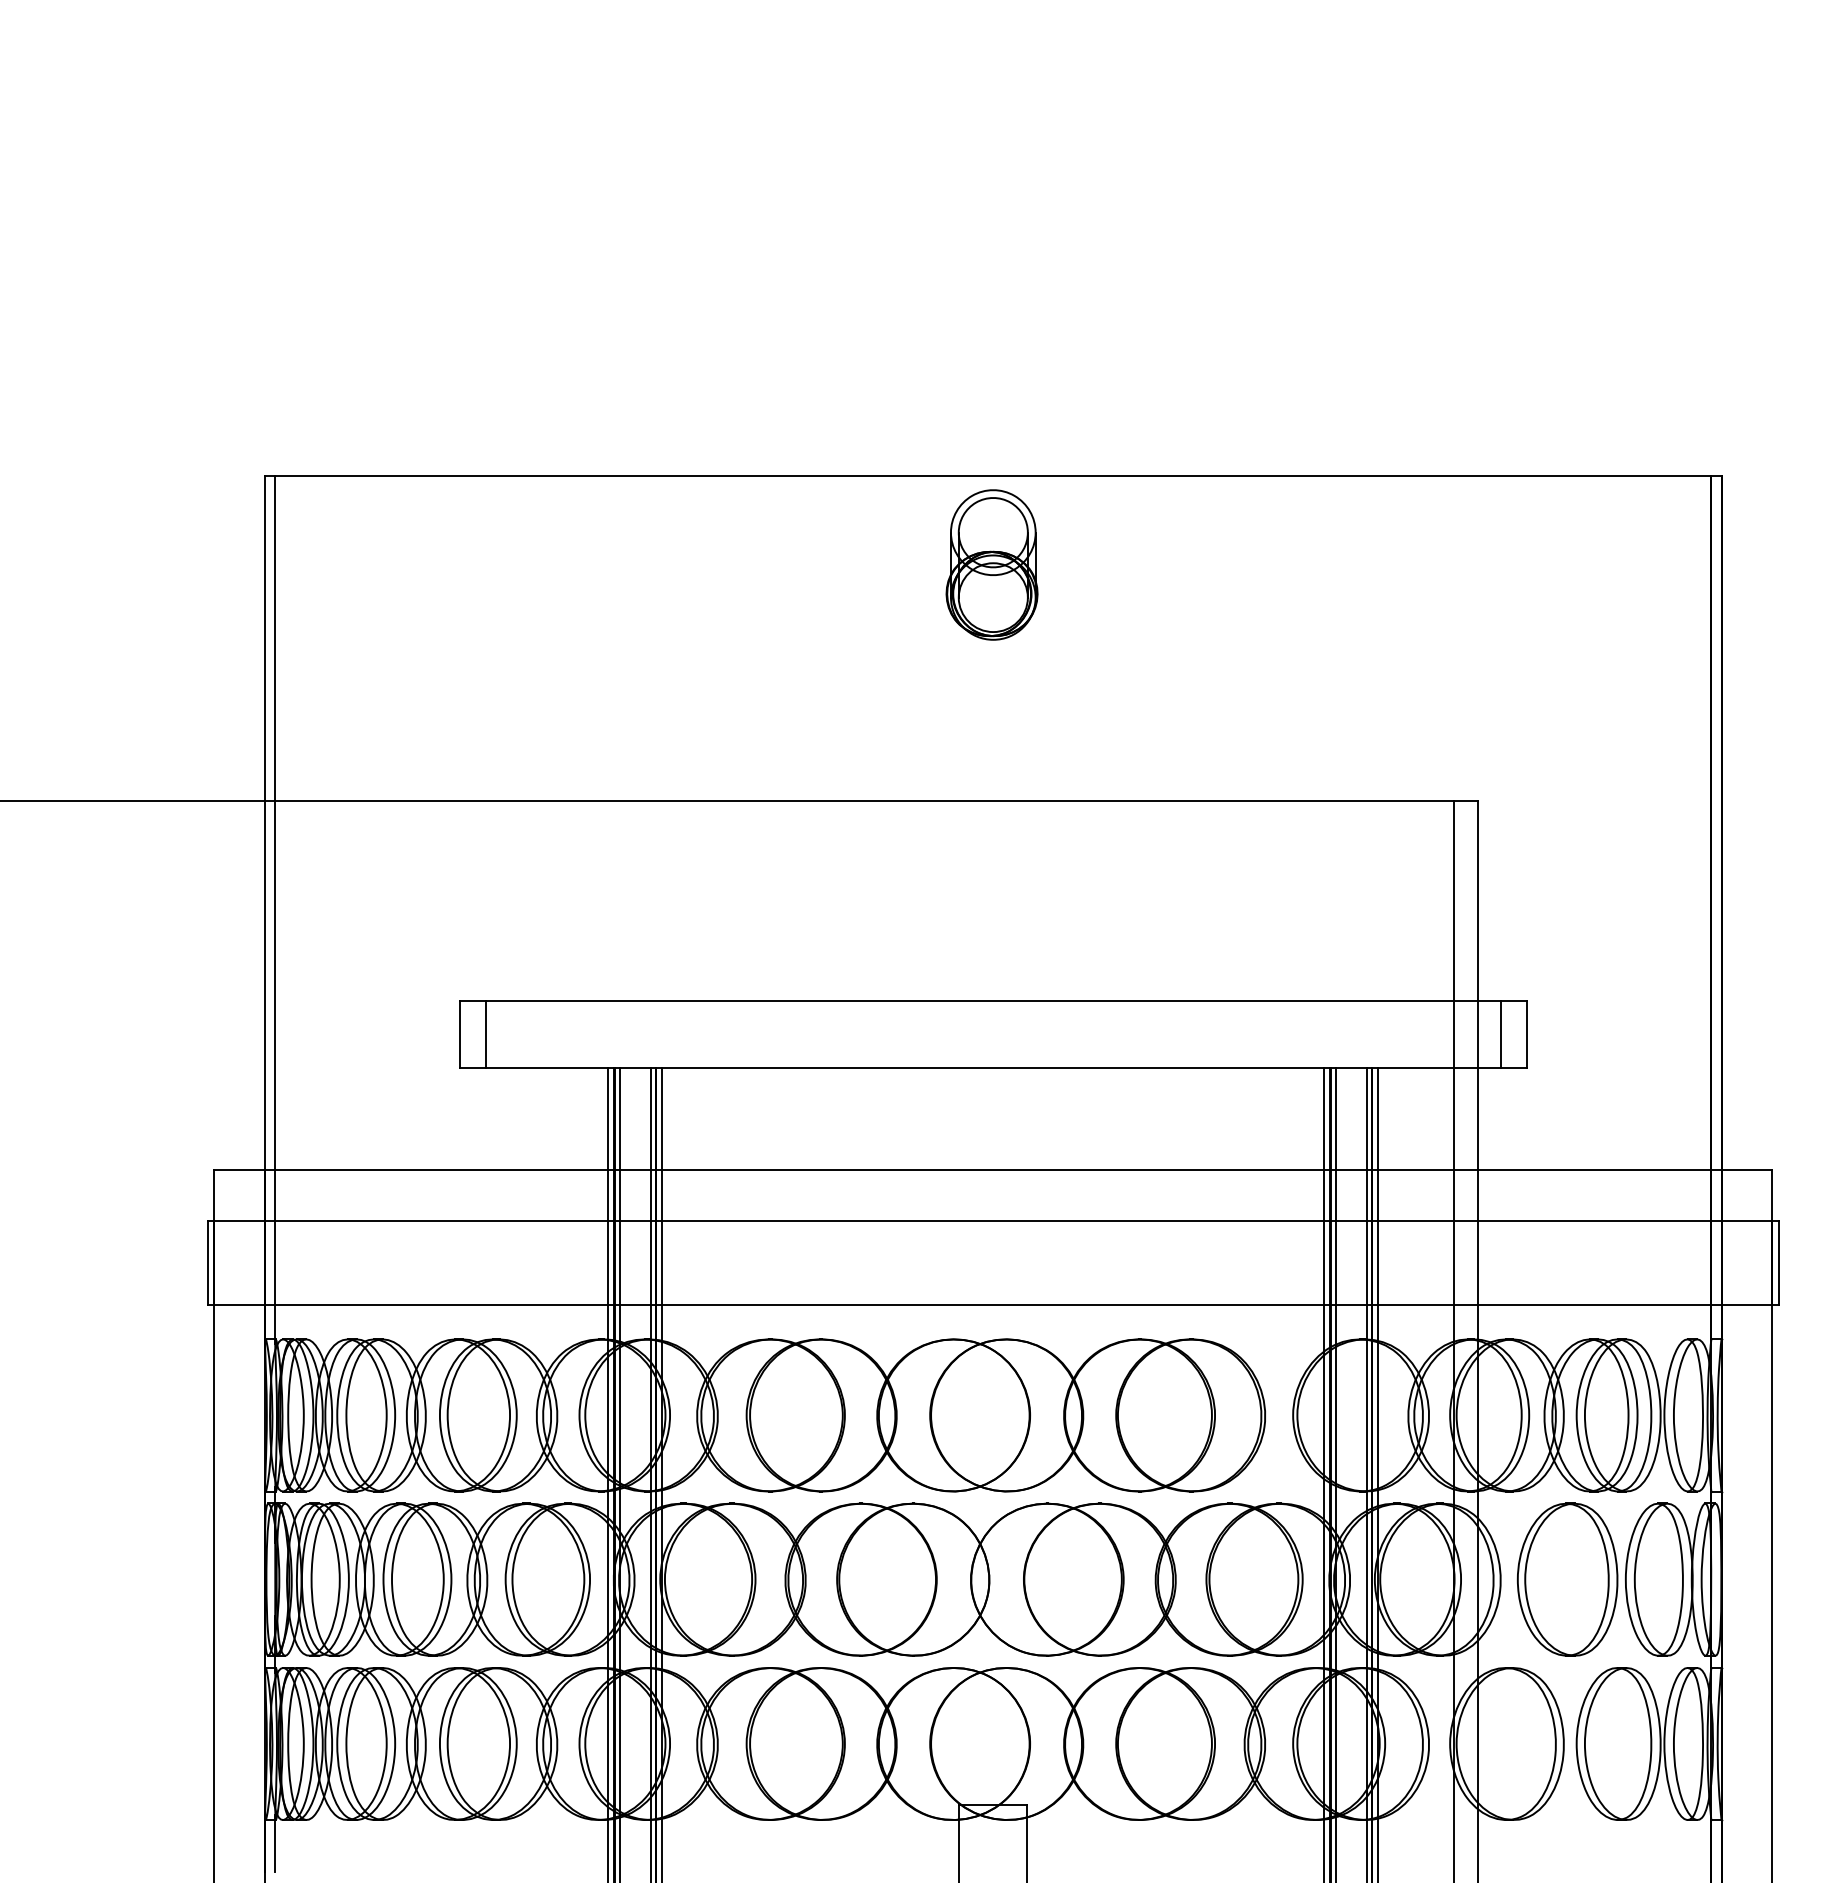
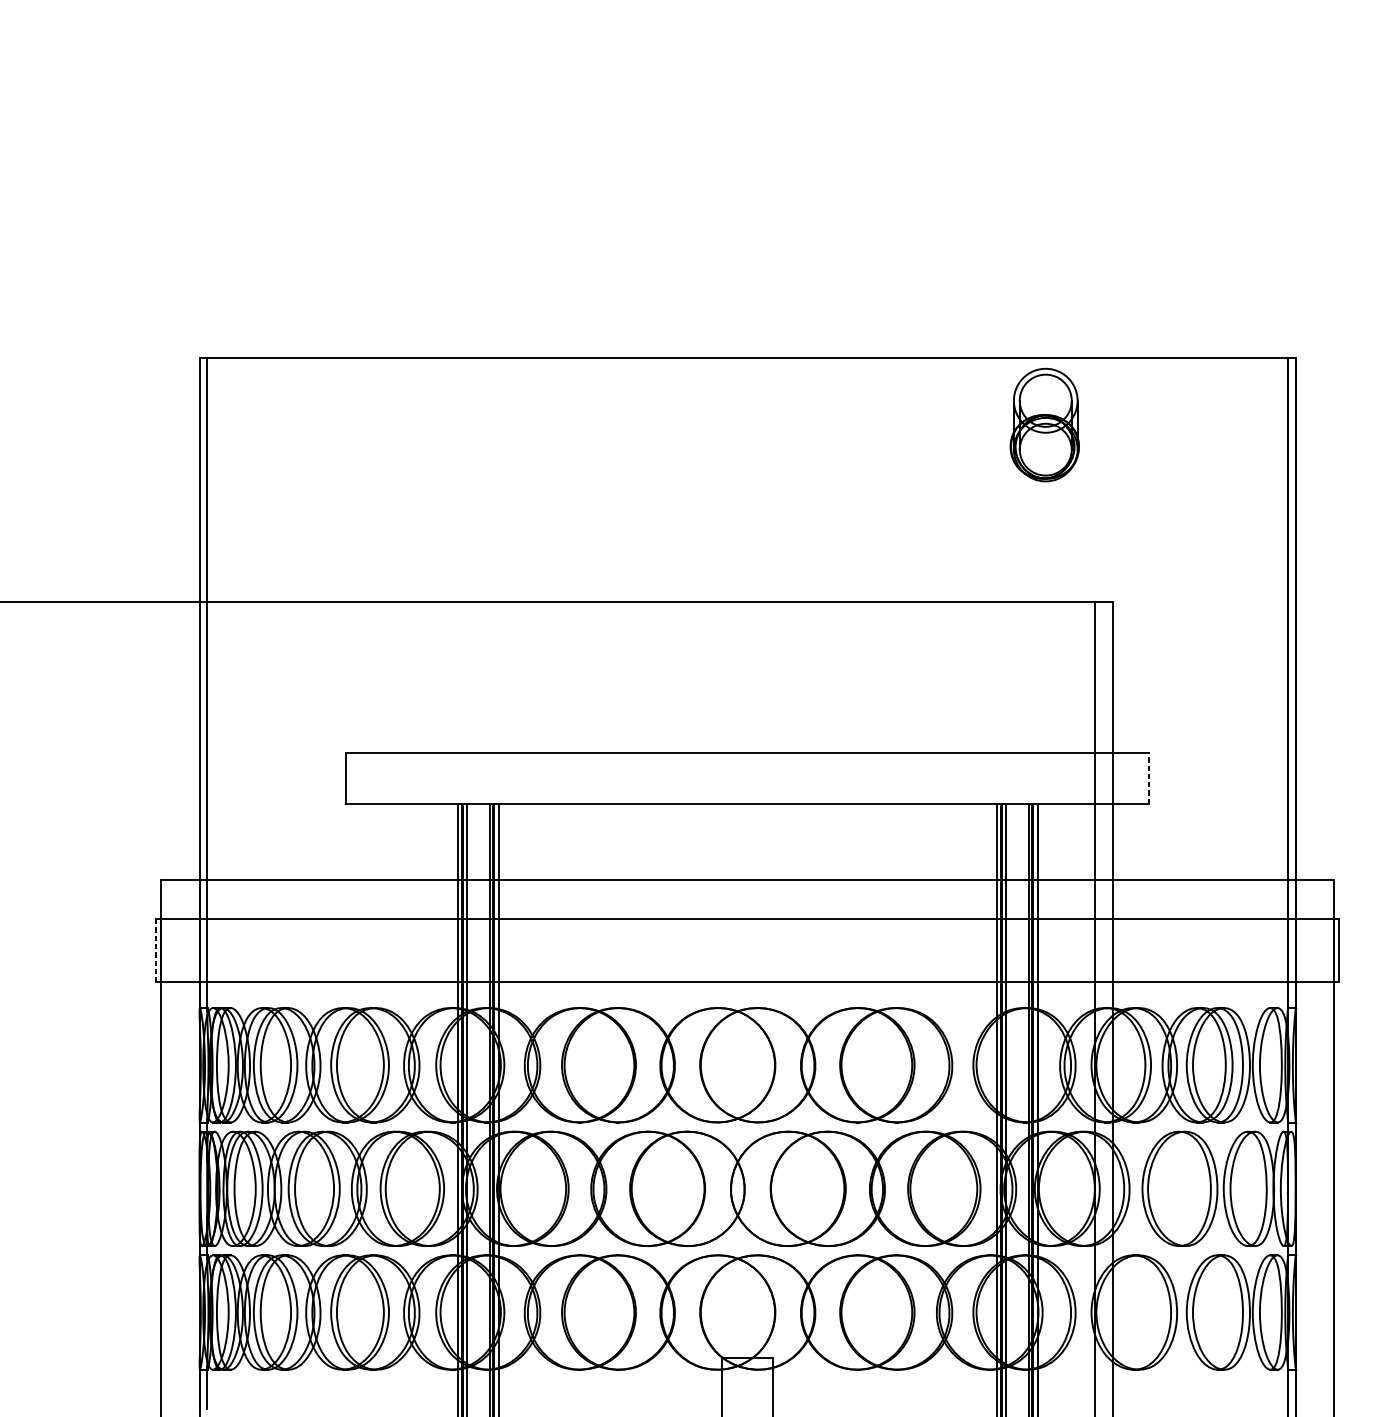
part: (991, 564) -> (1044, 424), moved
line: (485, 1034) -> (365, 778), removed
line: (1500, 1034) -> (1129, 778), removed
line: (1526, 1034) -> (1149, 778), solid -> dashed
line: (207, 1262) -> (156, 950), solid -> dashed

